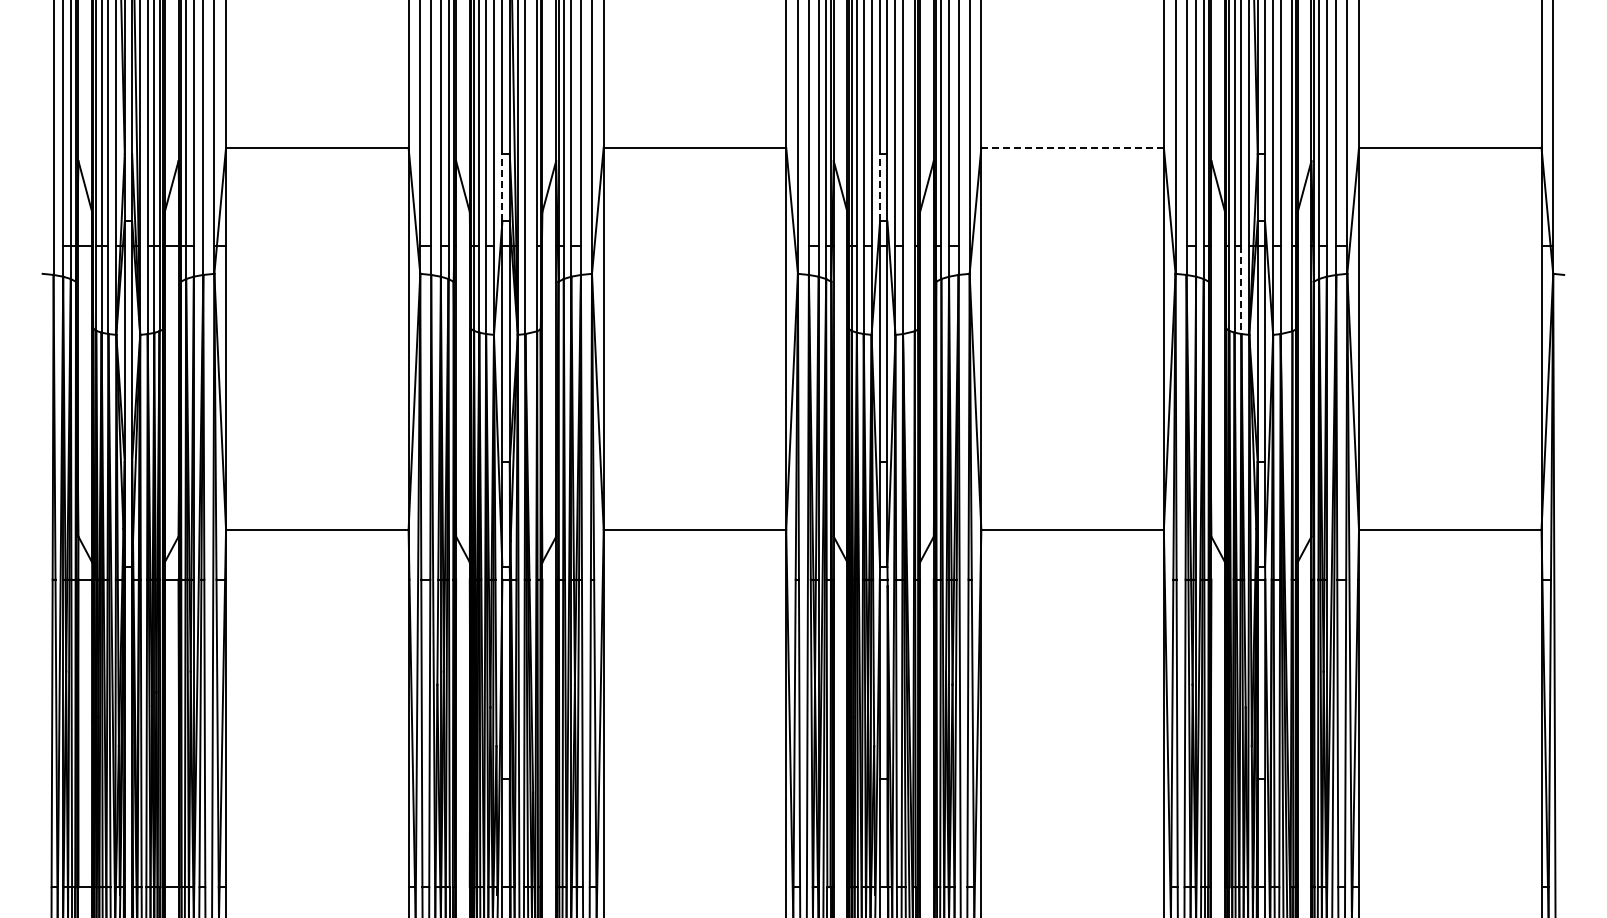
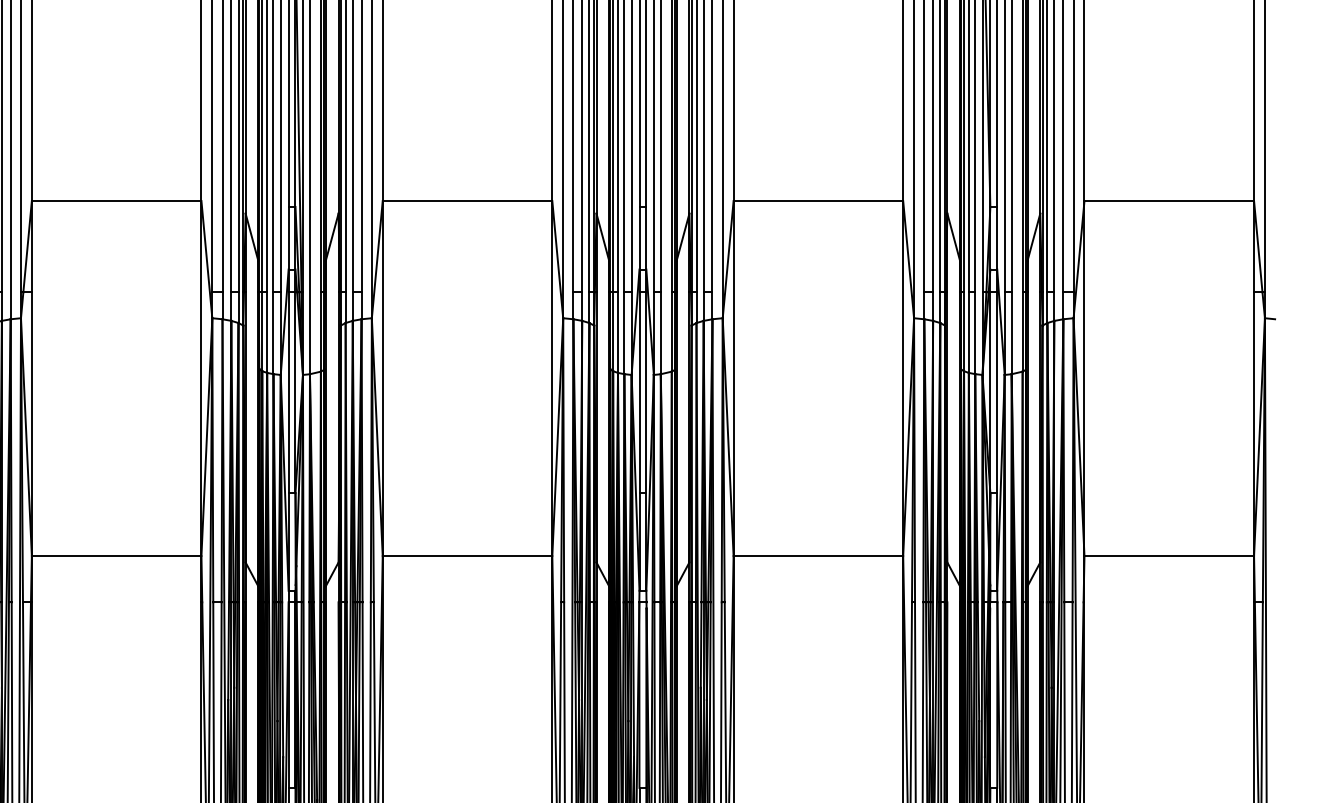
line: (1073, 147) -> (819, 200), dashed -> solid
line: (502, 187) -> (288, 238), dashed -> solid
line: (880, 187) -> (639, 238), dashed -> solid
line: (1241, 290) -> (975, 333), dashed -> solid

